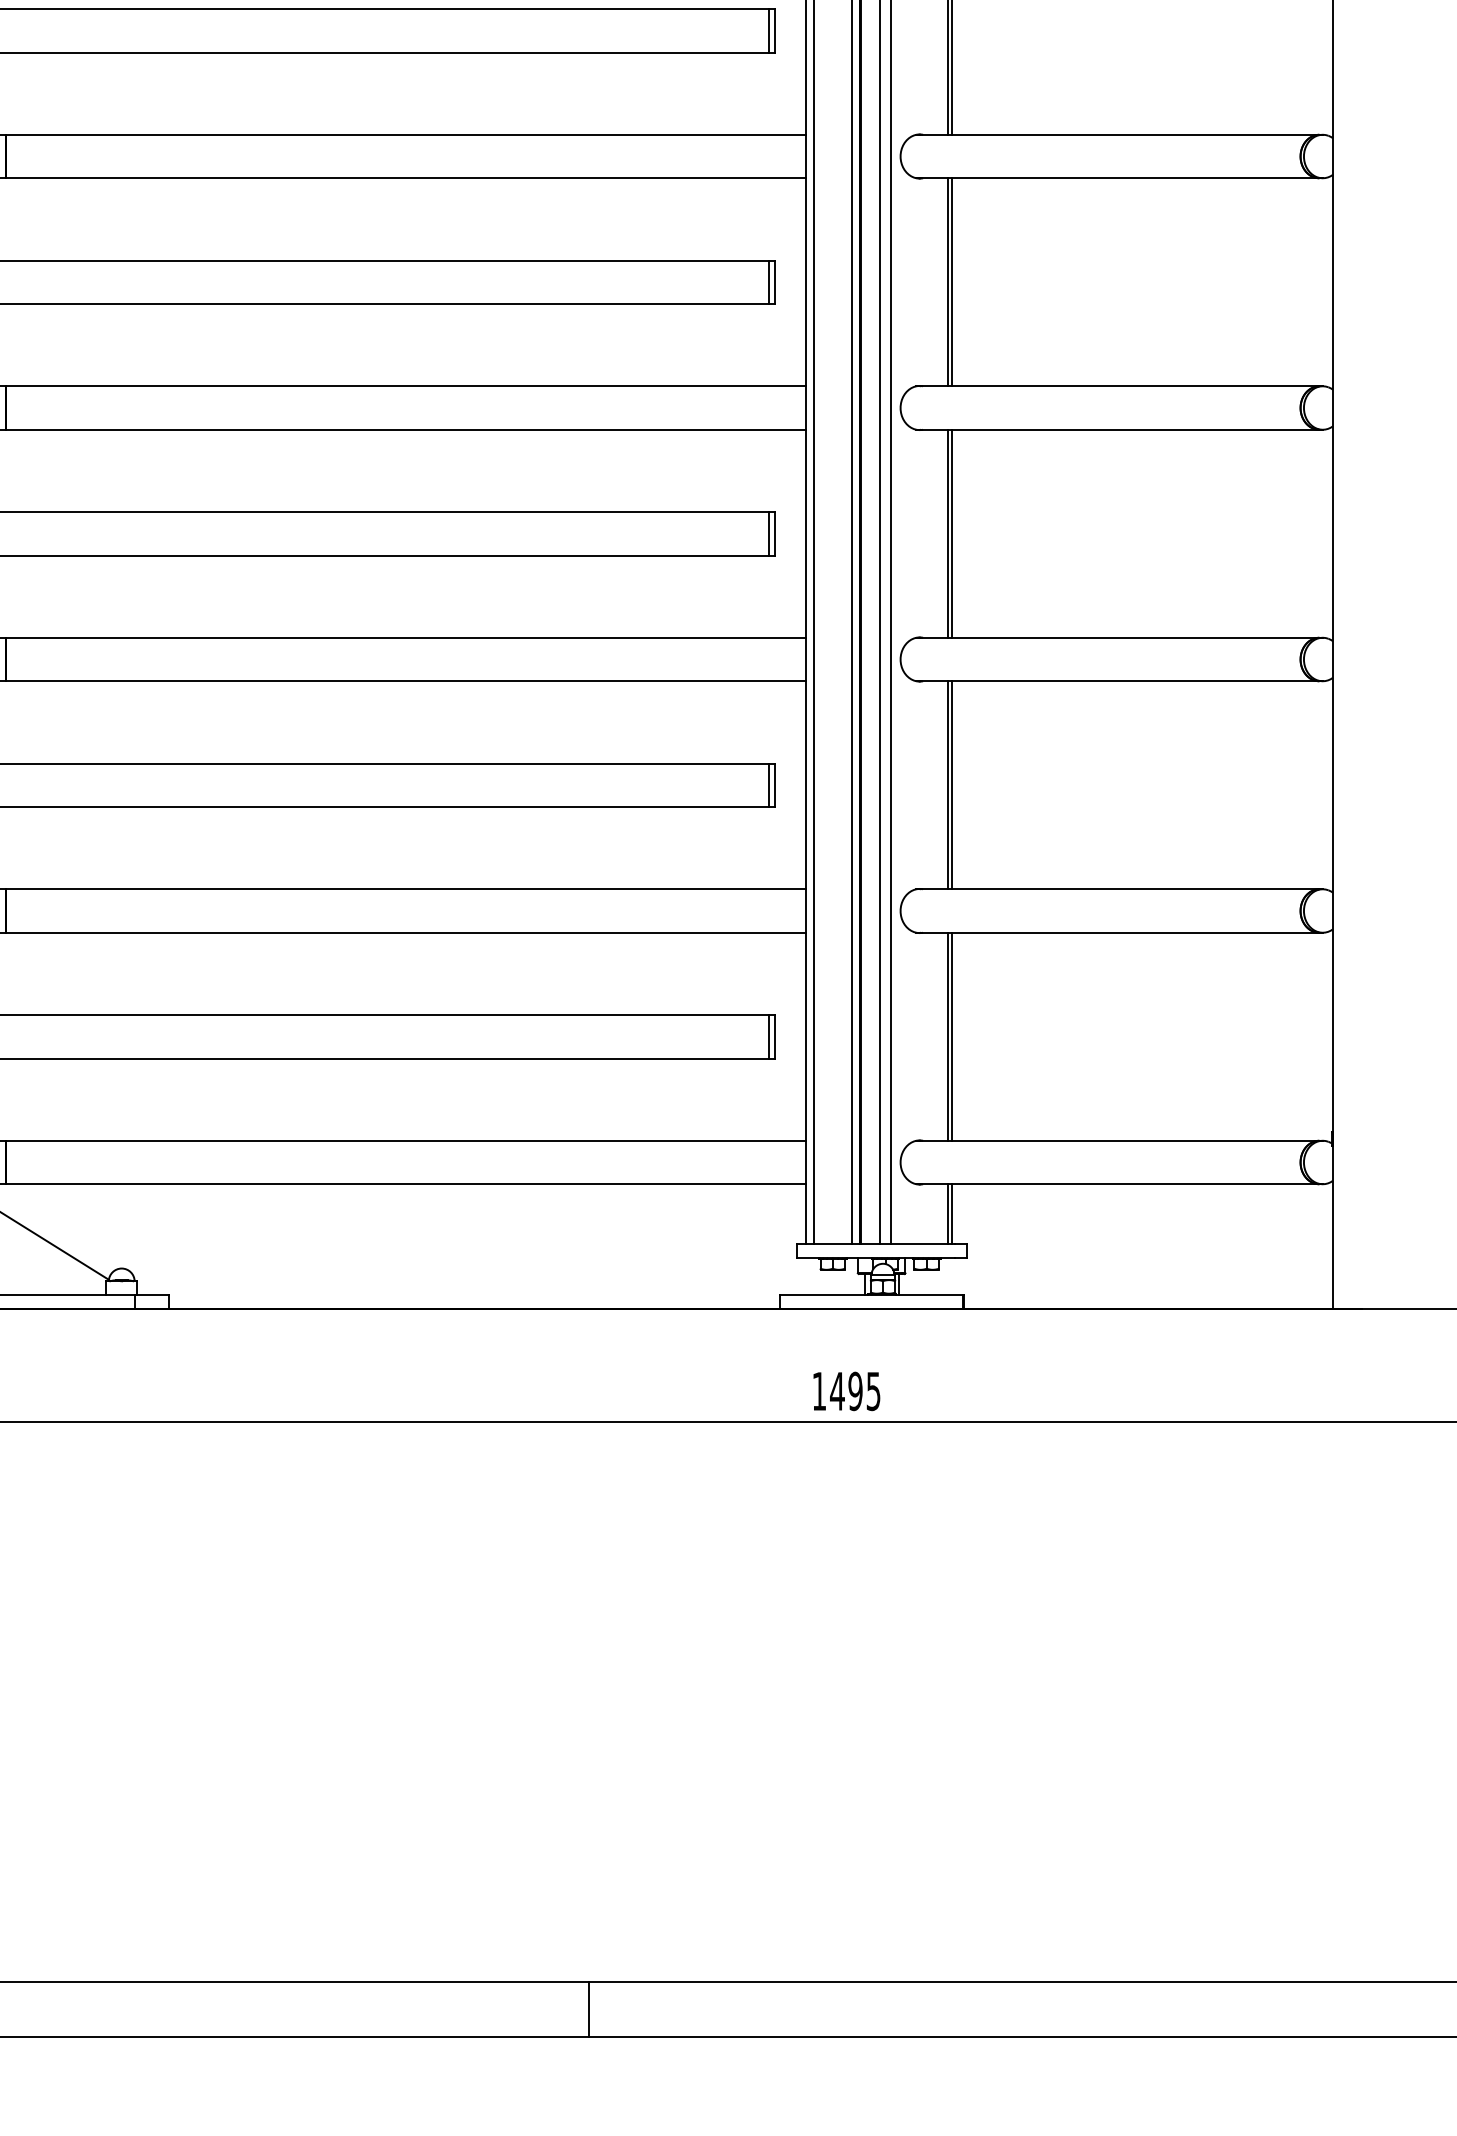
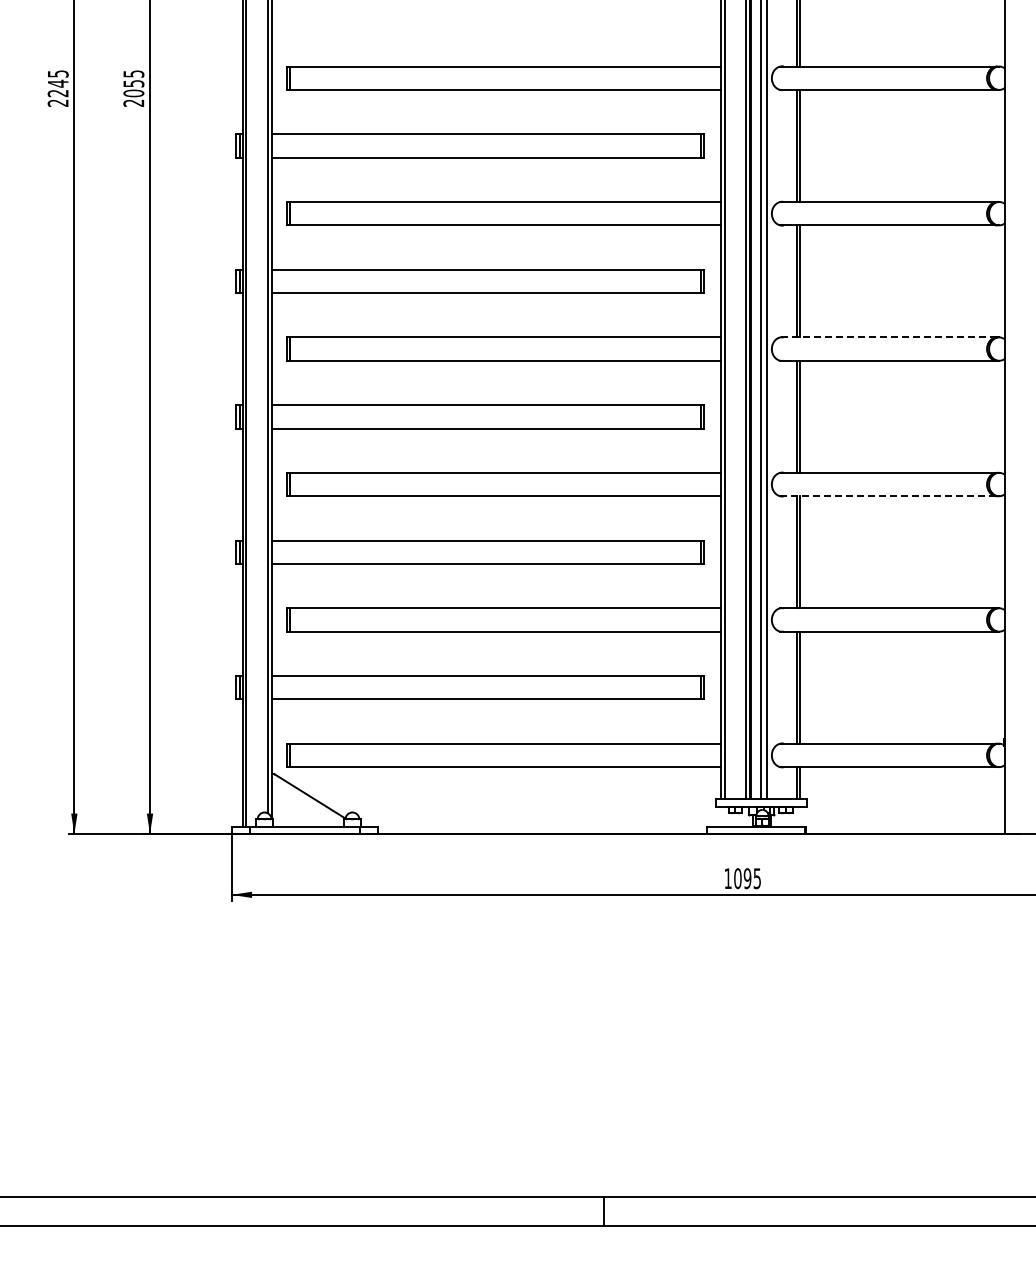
line: (1117, 386) -> (888, 337), solid -> dashed
line: (1117, 681) -> (888, 496), solid -> dashed
text: (836, 1391) -> (737, 878), 1495 -> 1095

